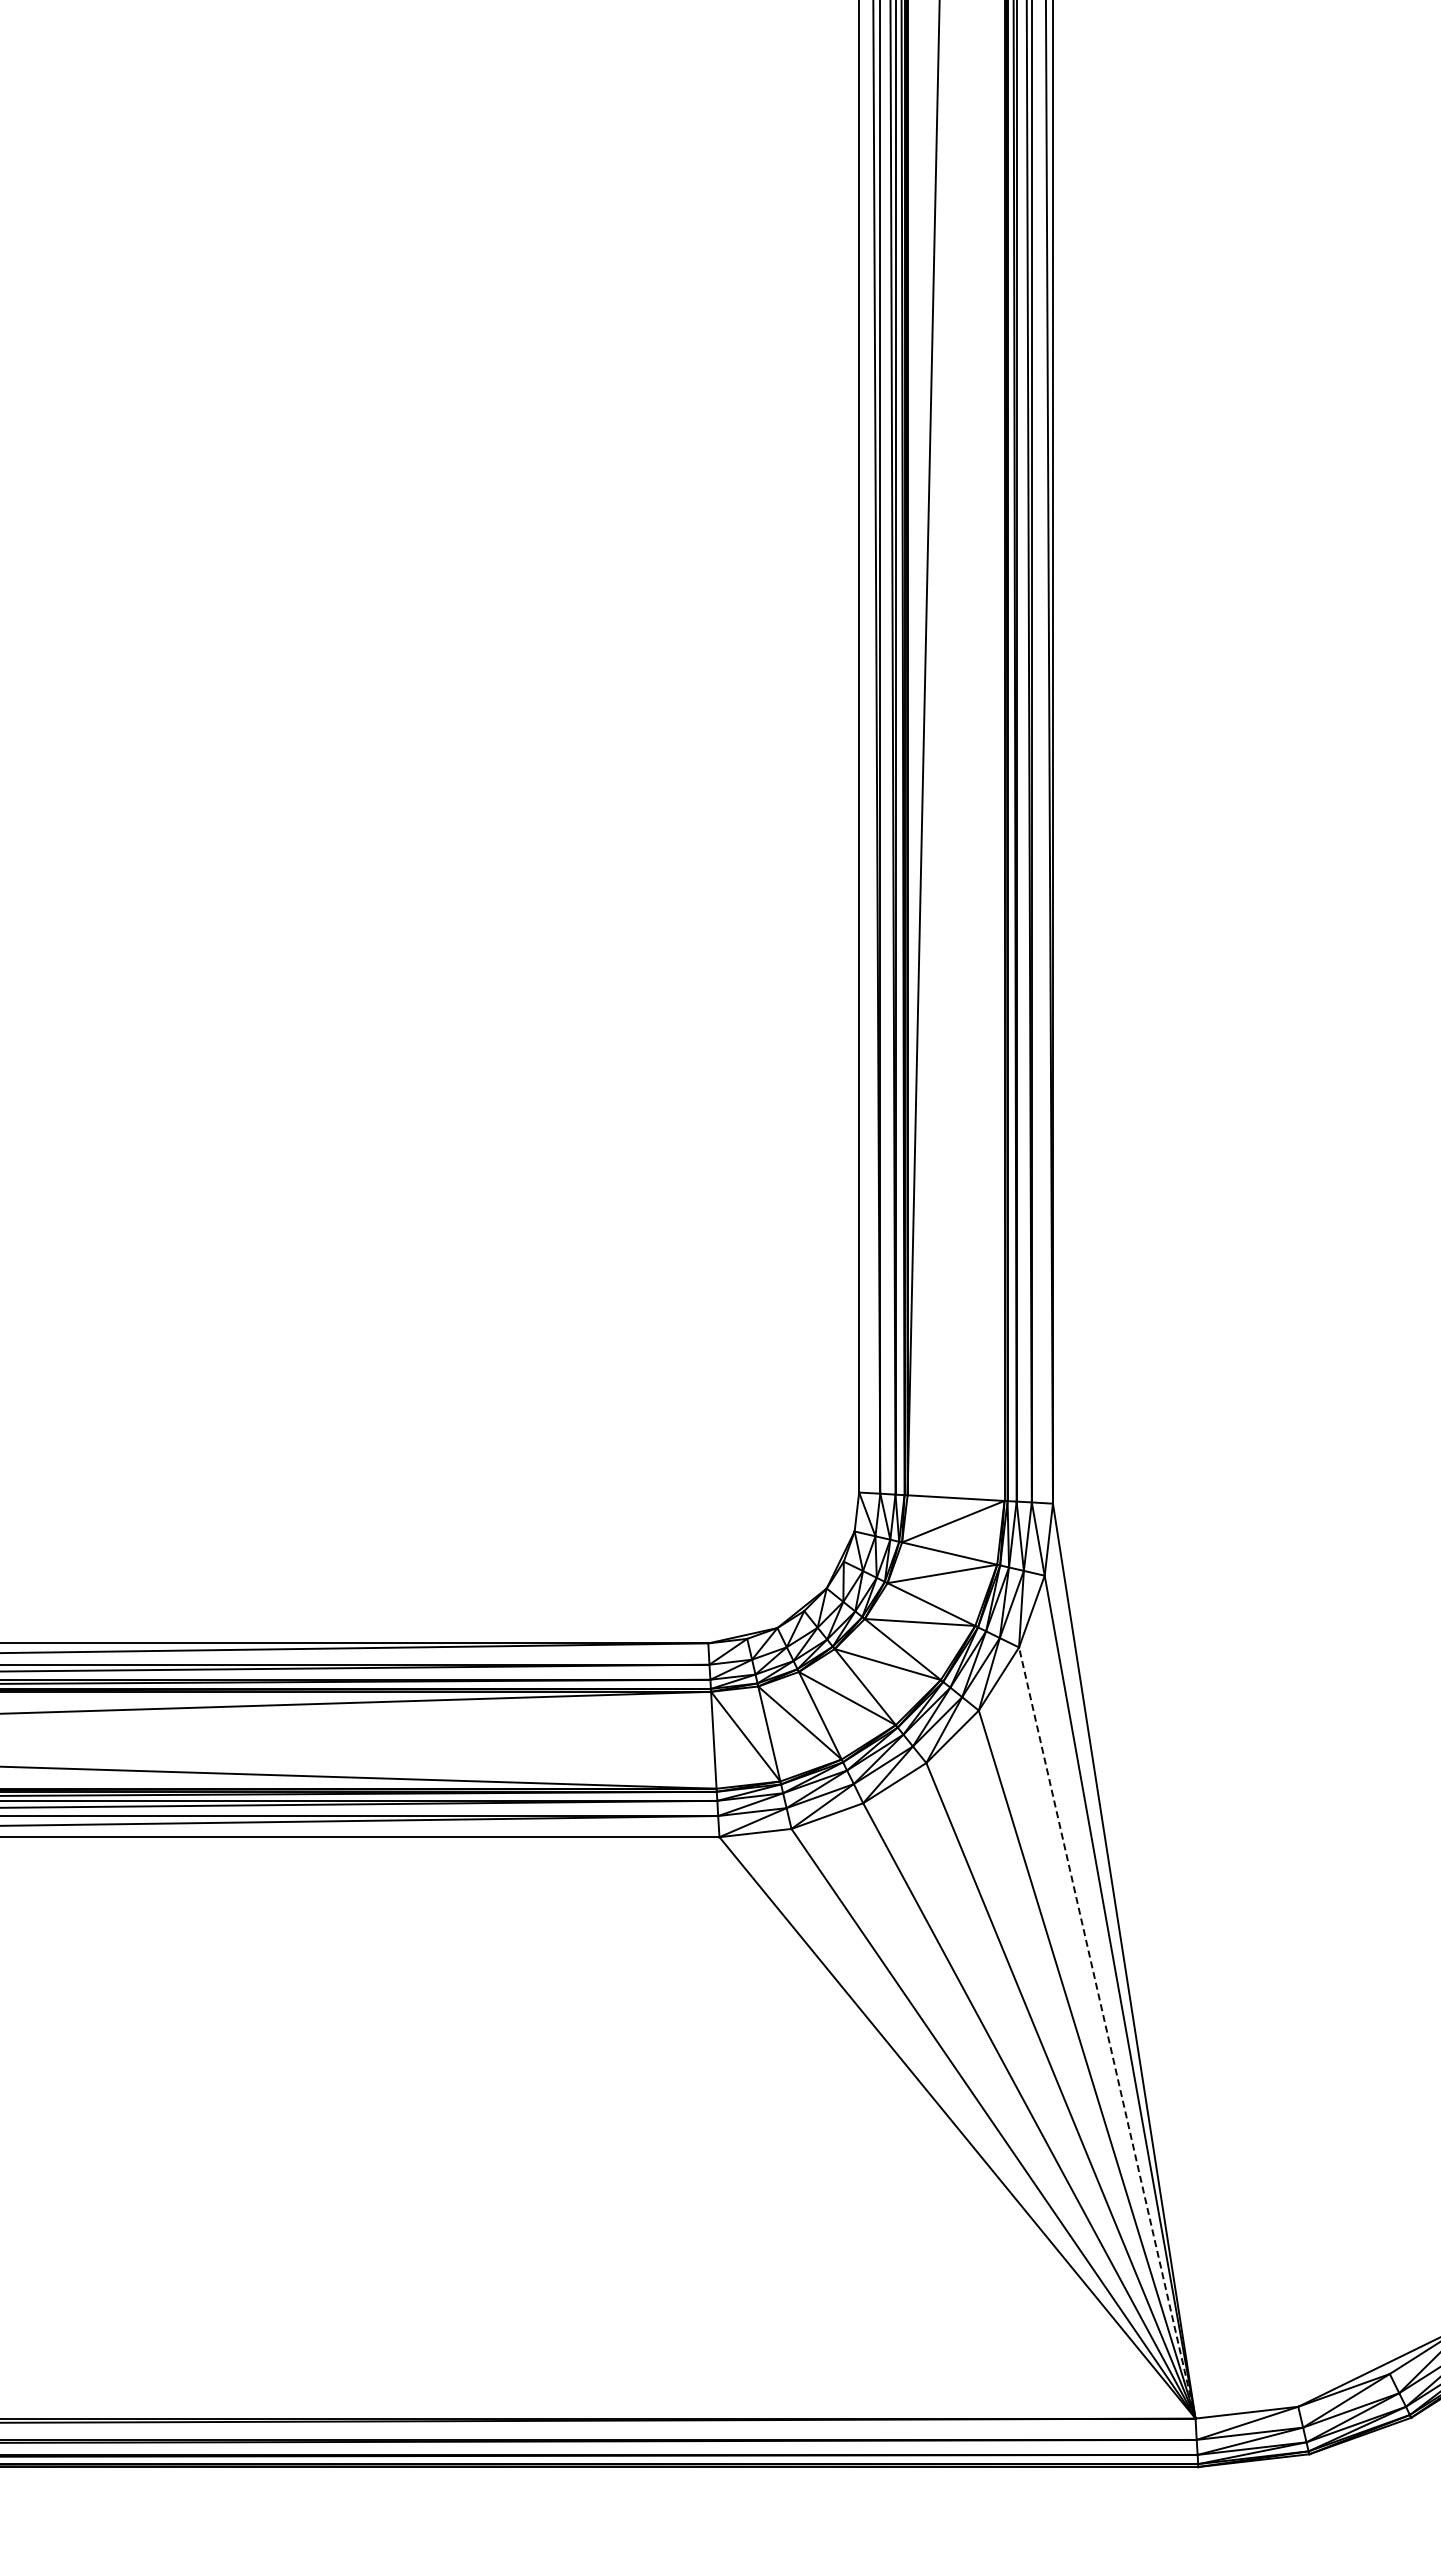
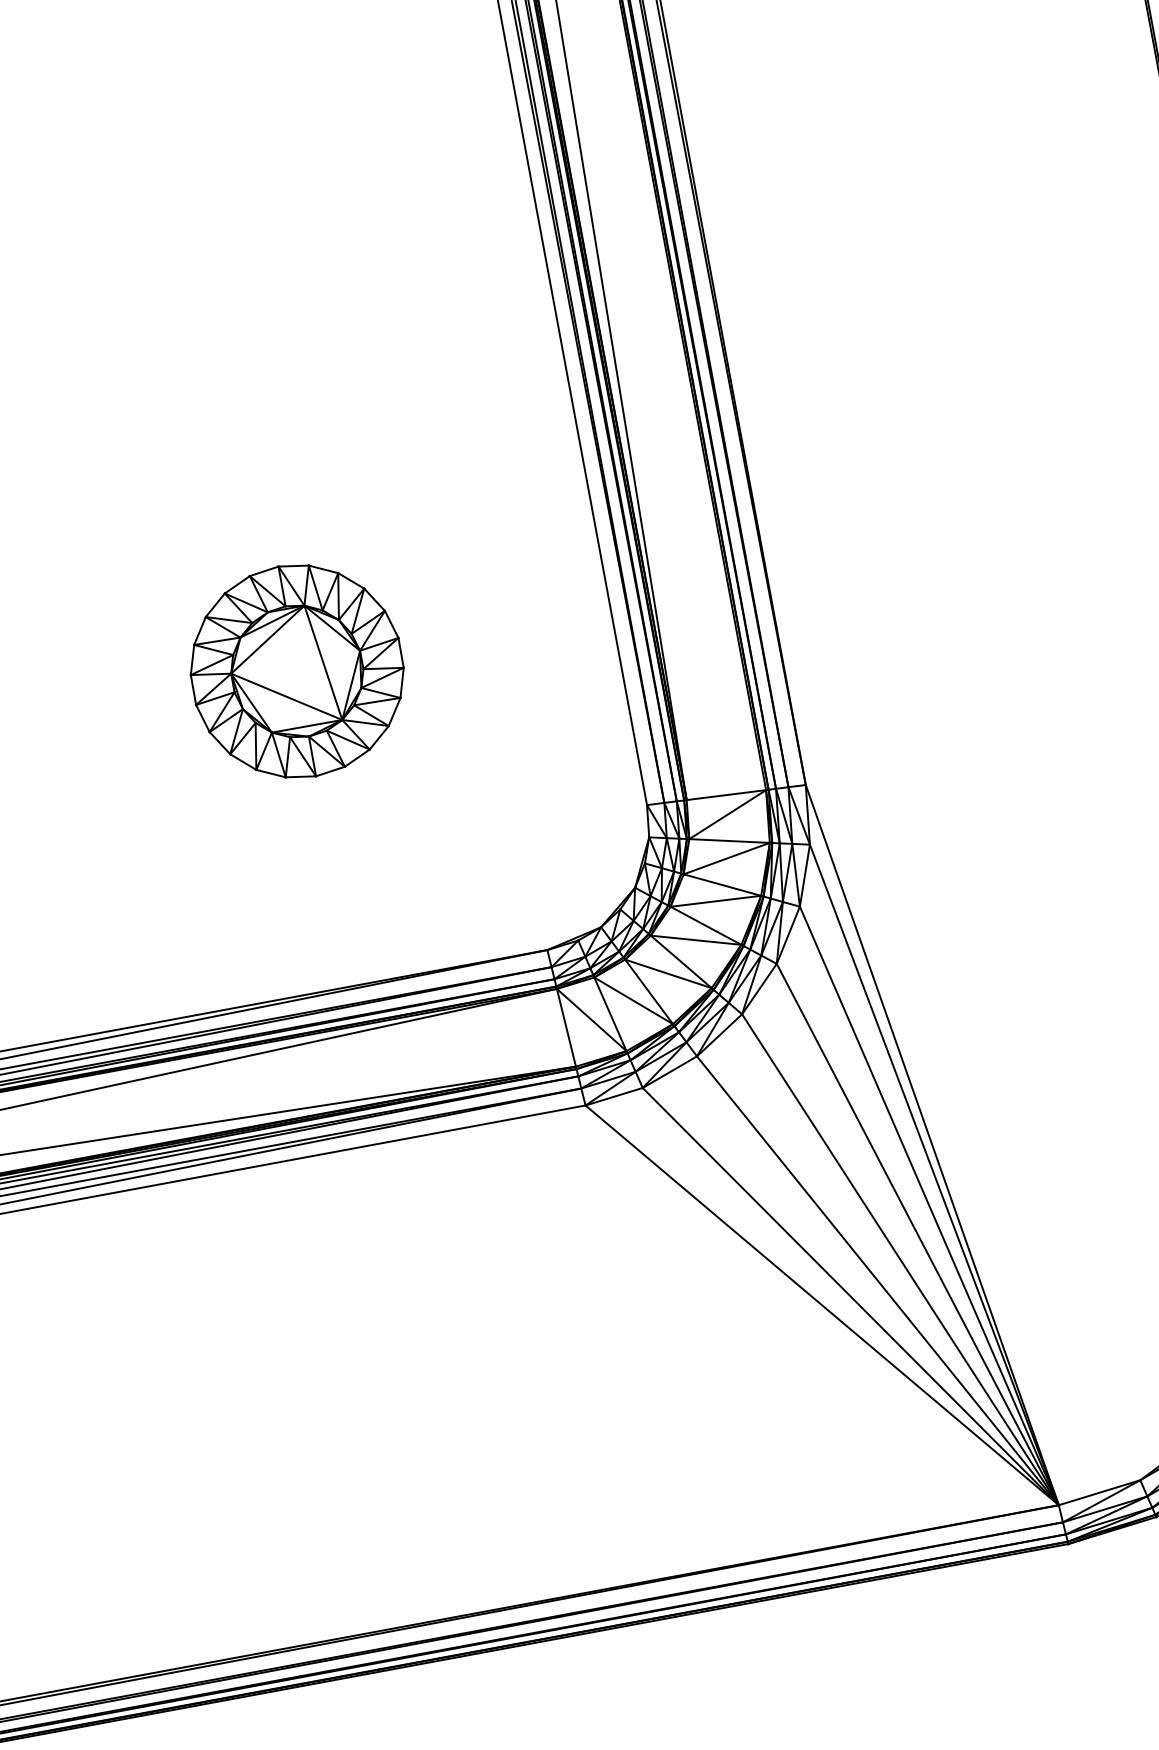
part: (471, 1255) -> (297, 671), added
line: (1107, 2033) -> (929, 1206), dashed -> solid

